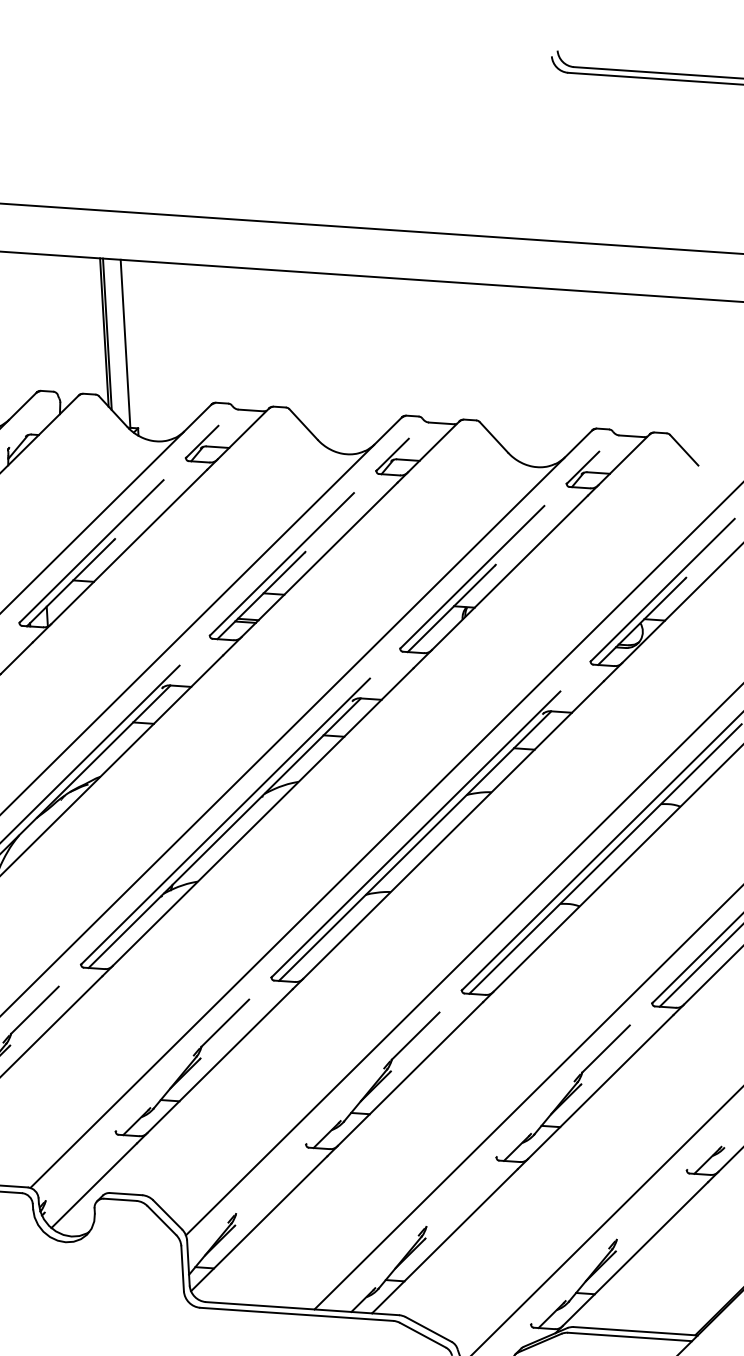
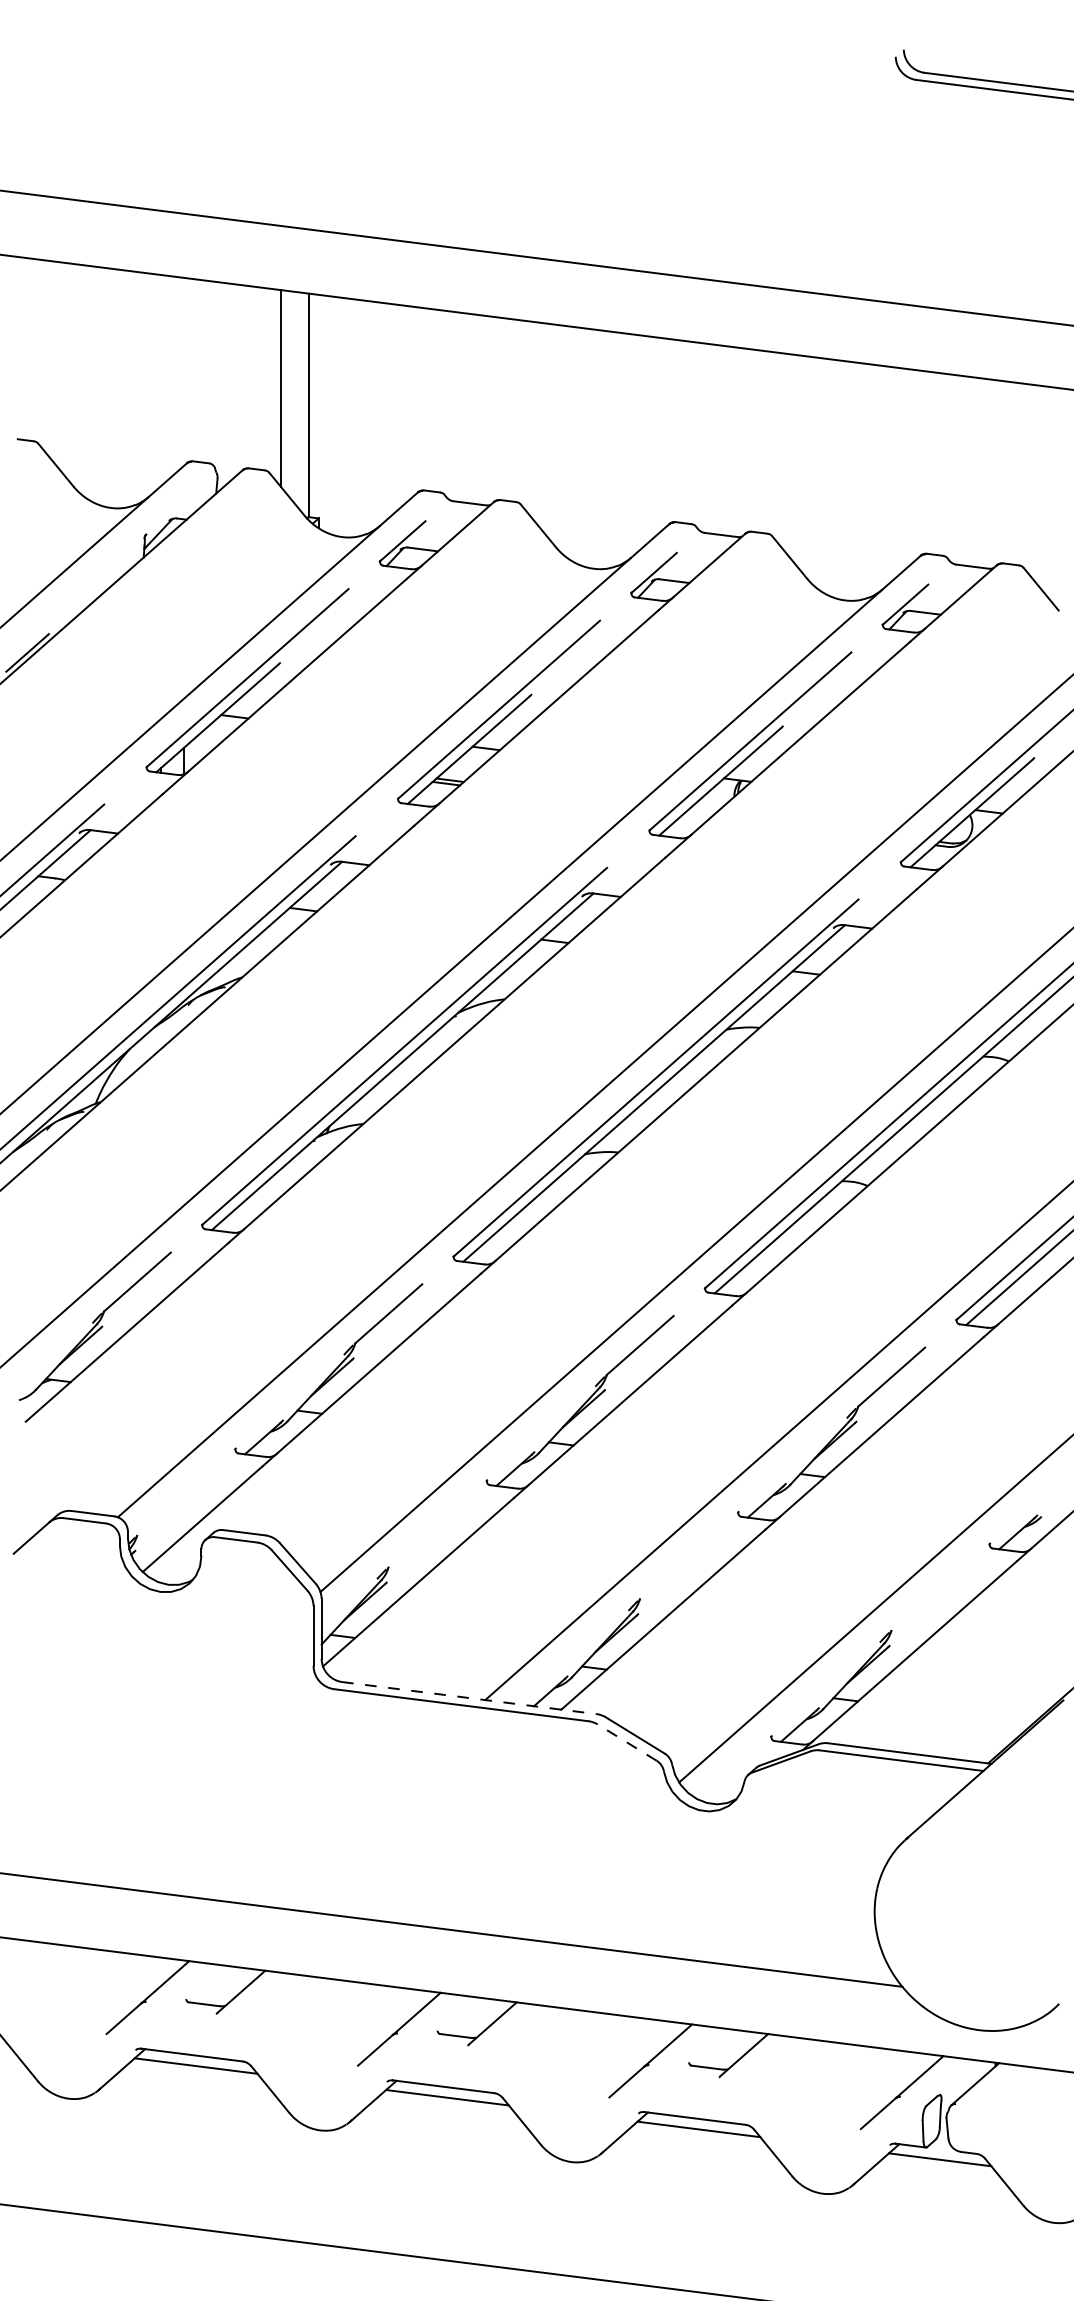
line: (107, 334) -> (285, 391), removed
line: (302, 1308) -> (469, 1698), solid -> dashed
line: (423, 1335) -> (627, 1742), solid -> dashed

